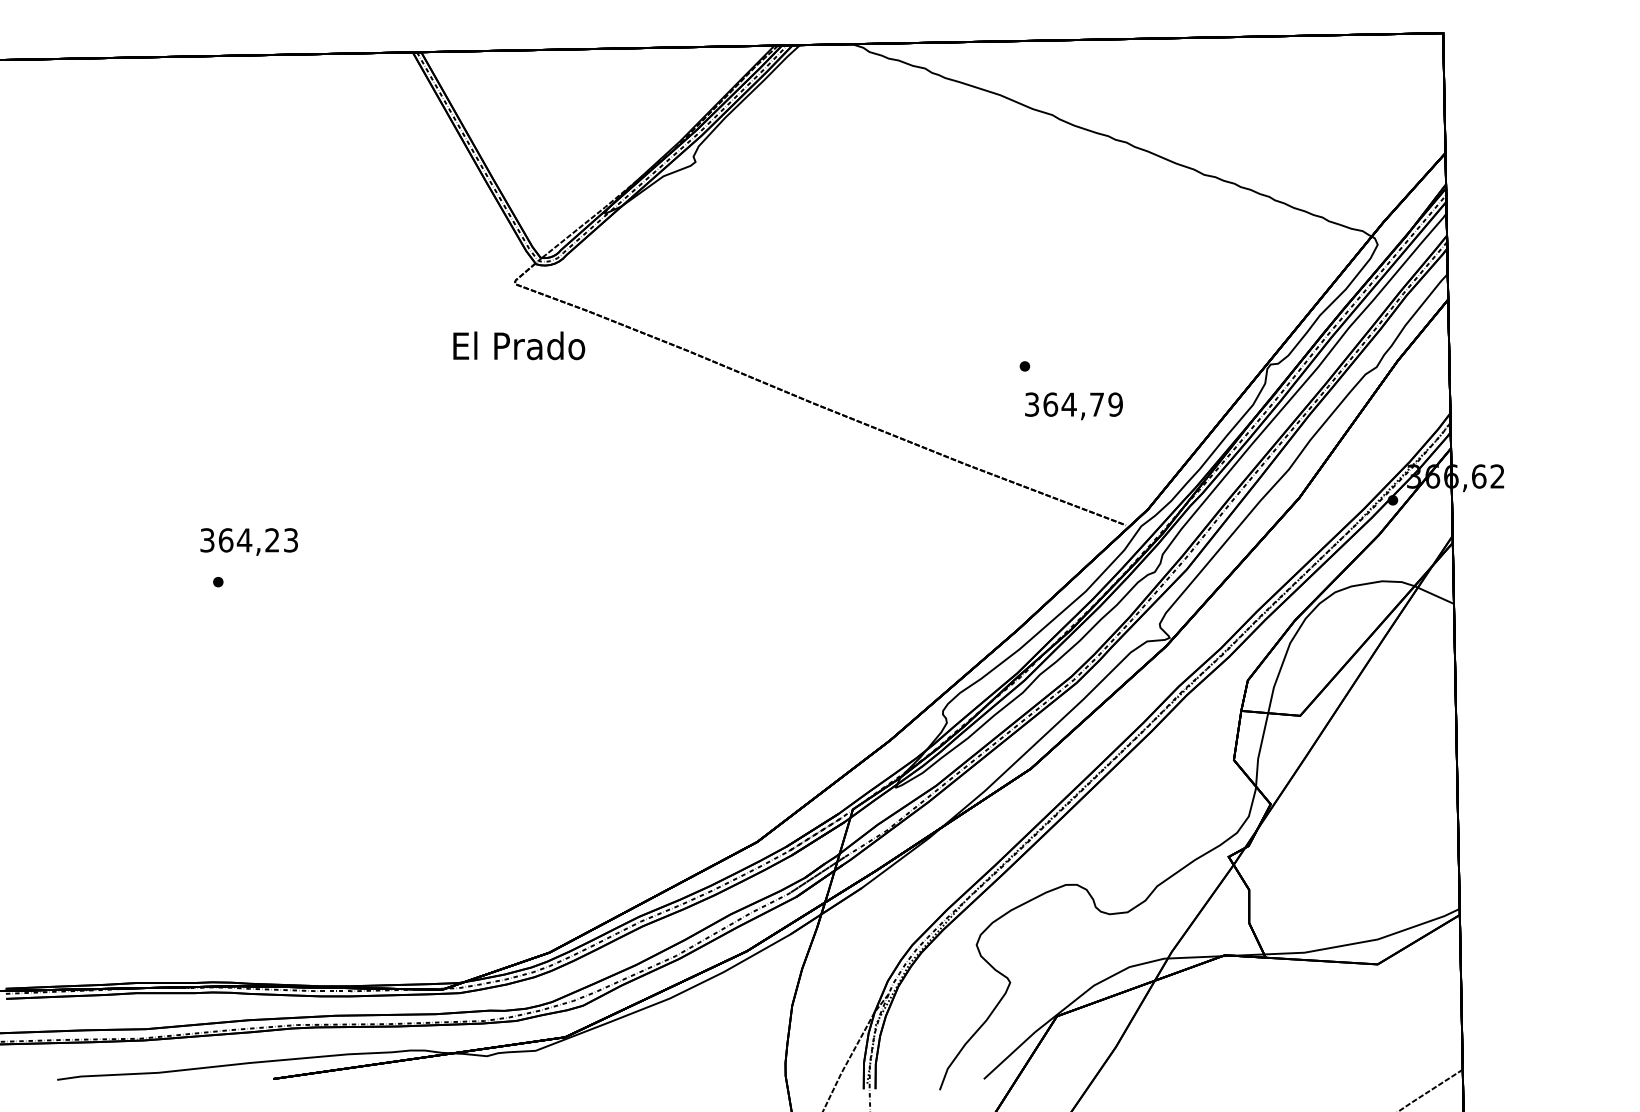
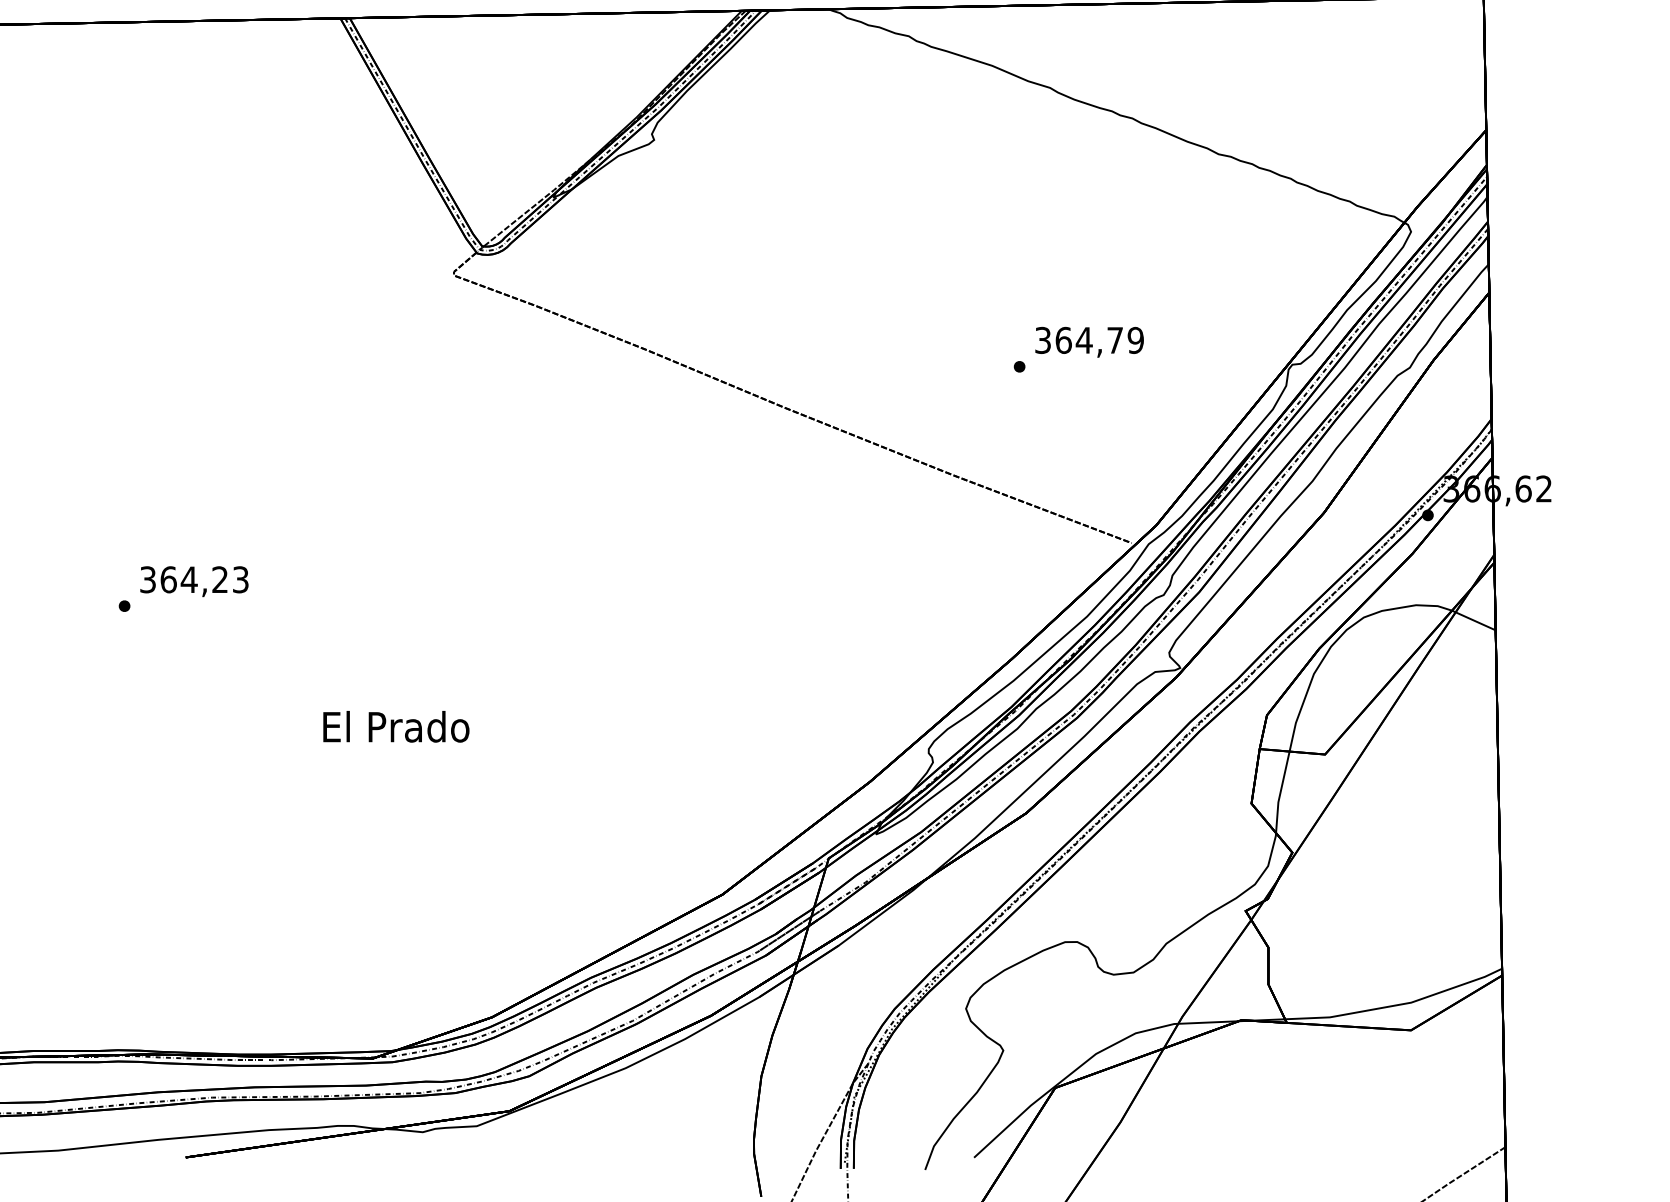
text: (519, 345) -> (396, 726), moved
text: (1073, 406) -> (1089, 342), moved
text: (248, 541) -> (193, 581), moved

